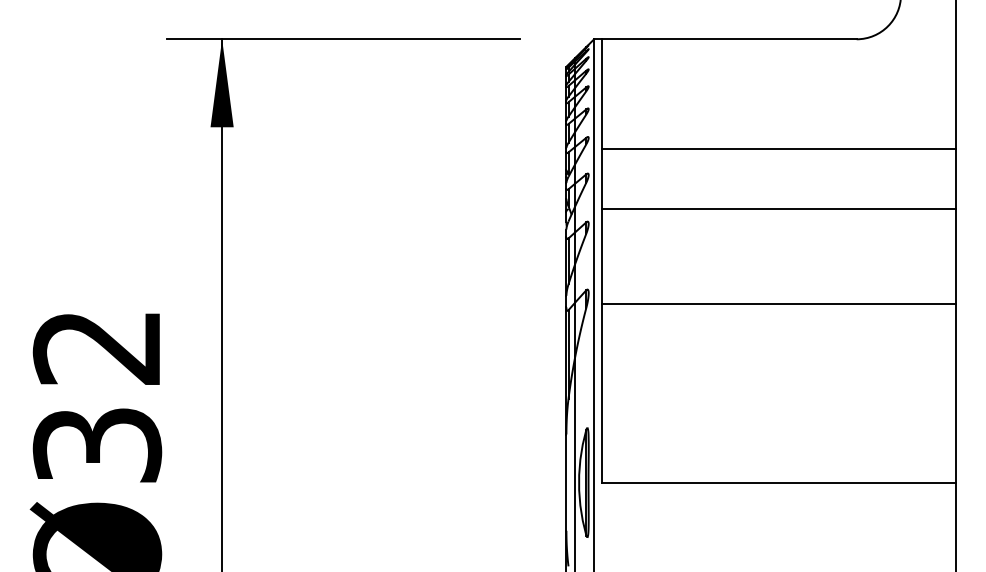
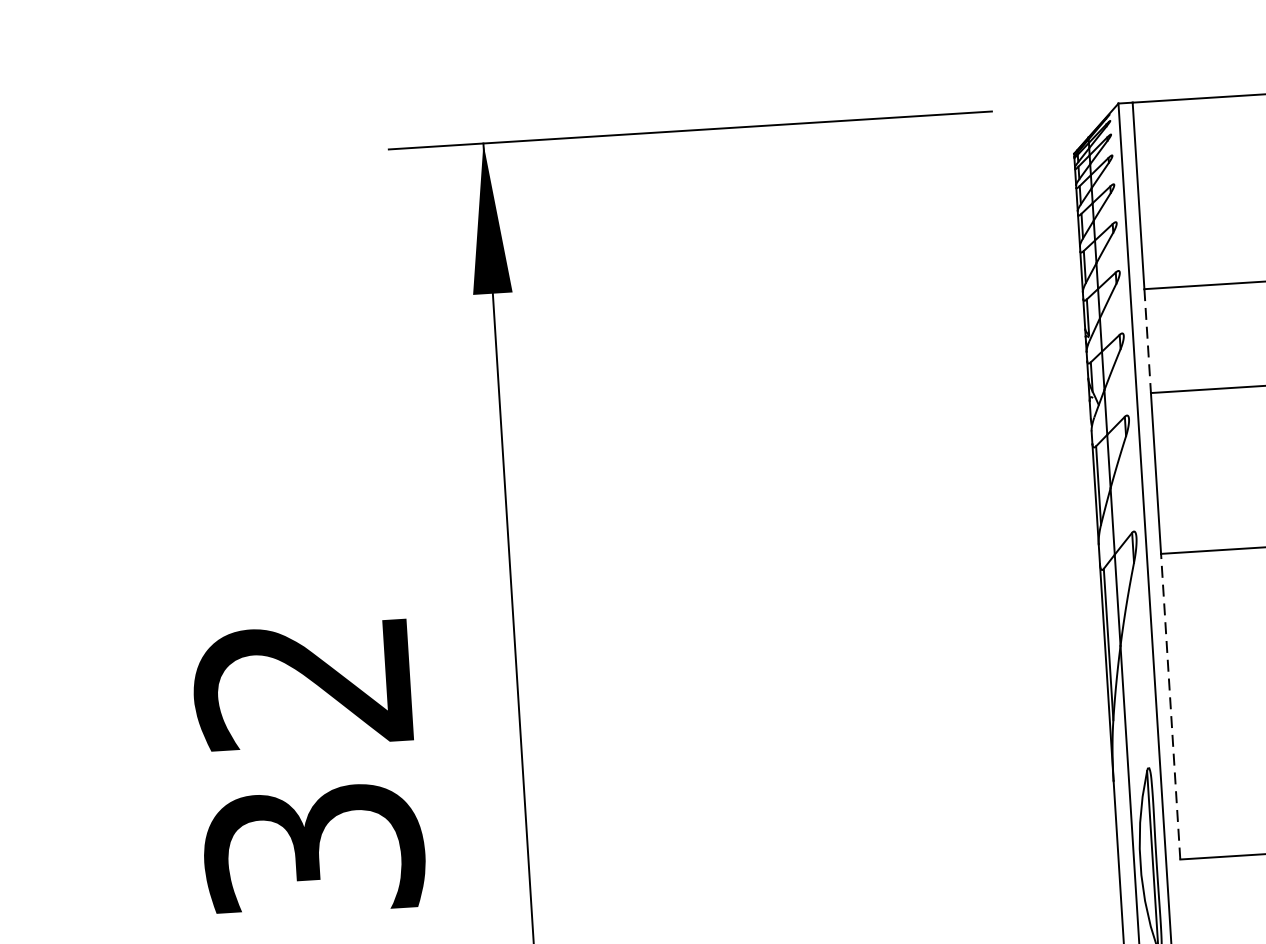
line: (602, 179) -> (1147, 341), solid -> dashed
line: (602, 393) -> (1170, 707), solid -> dashed

